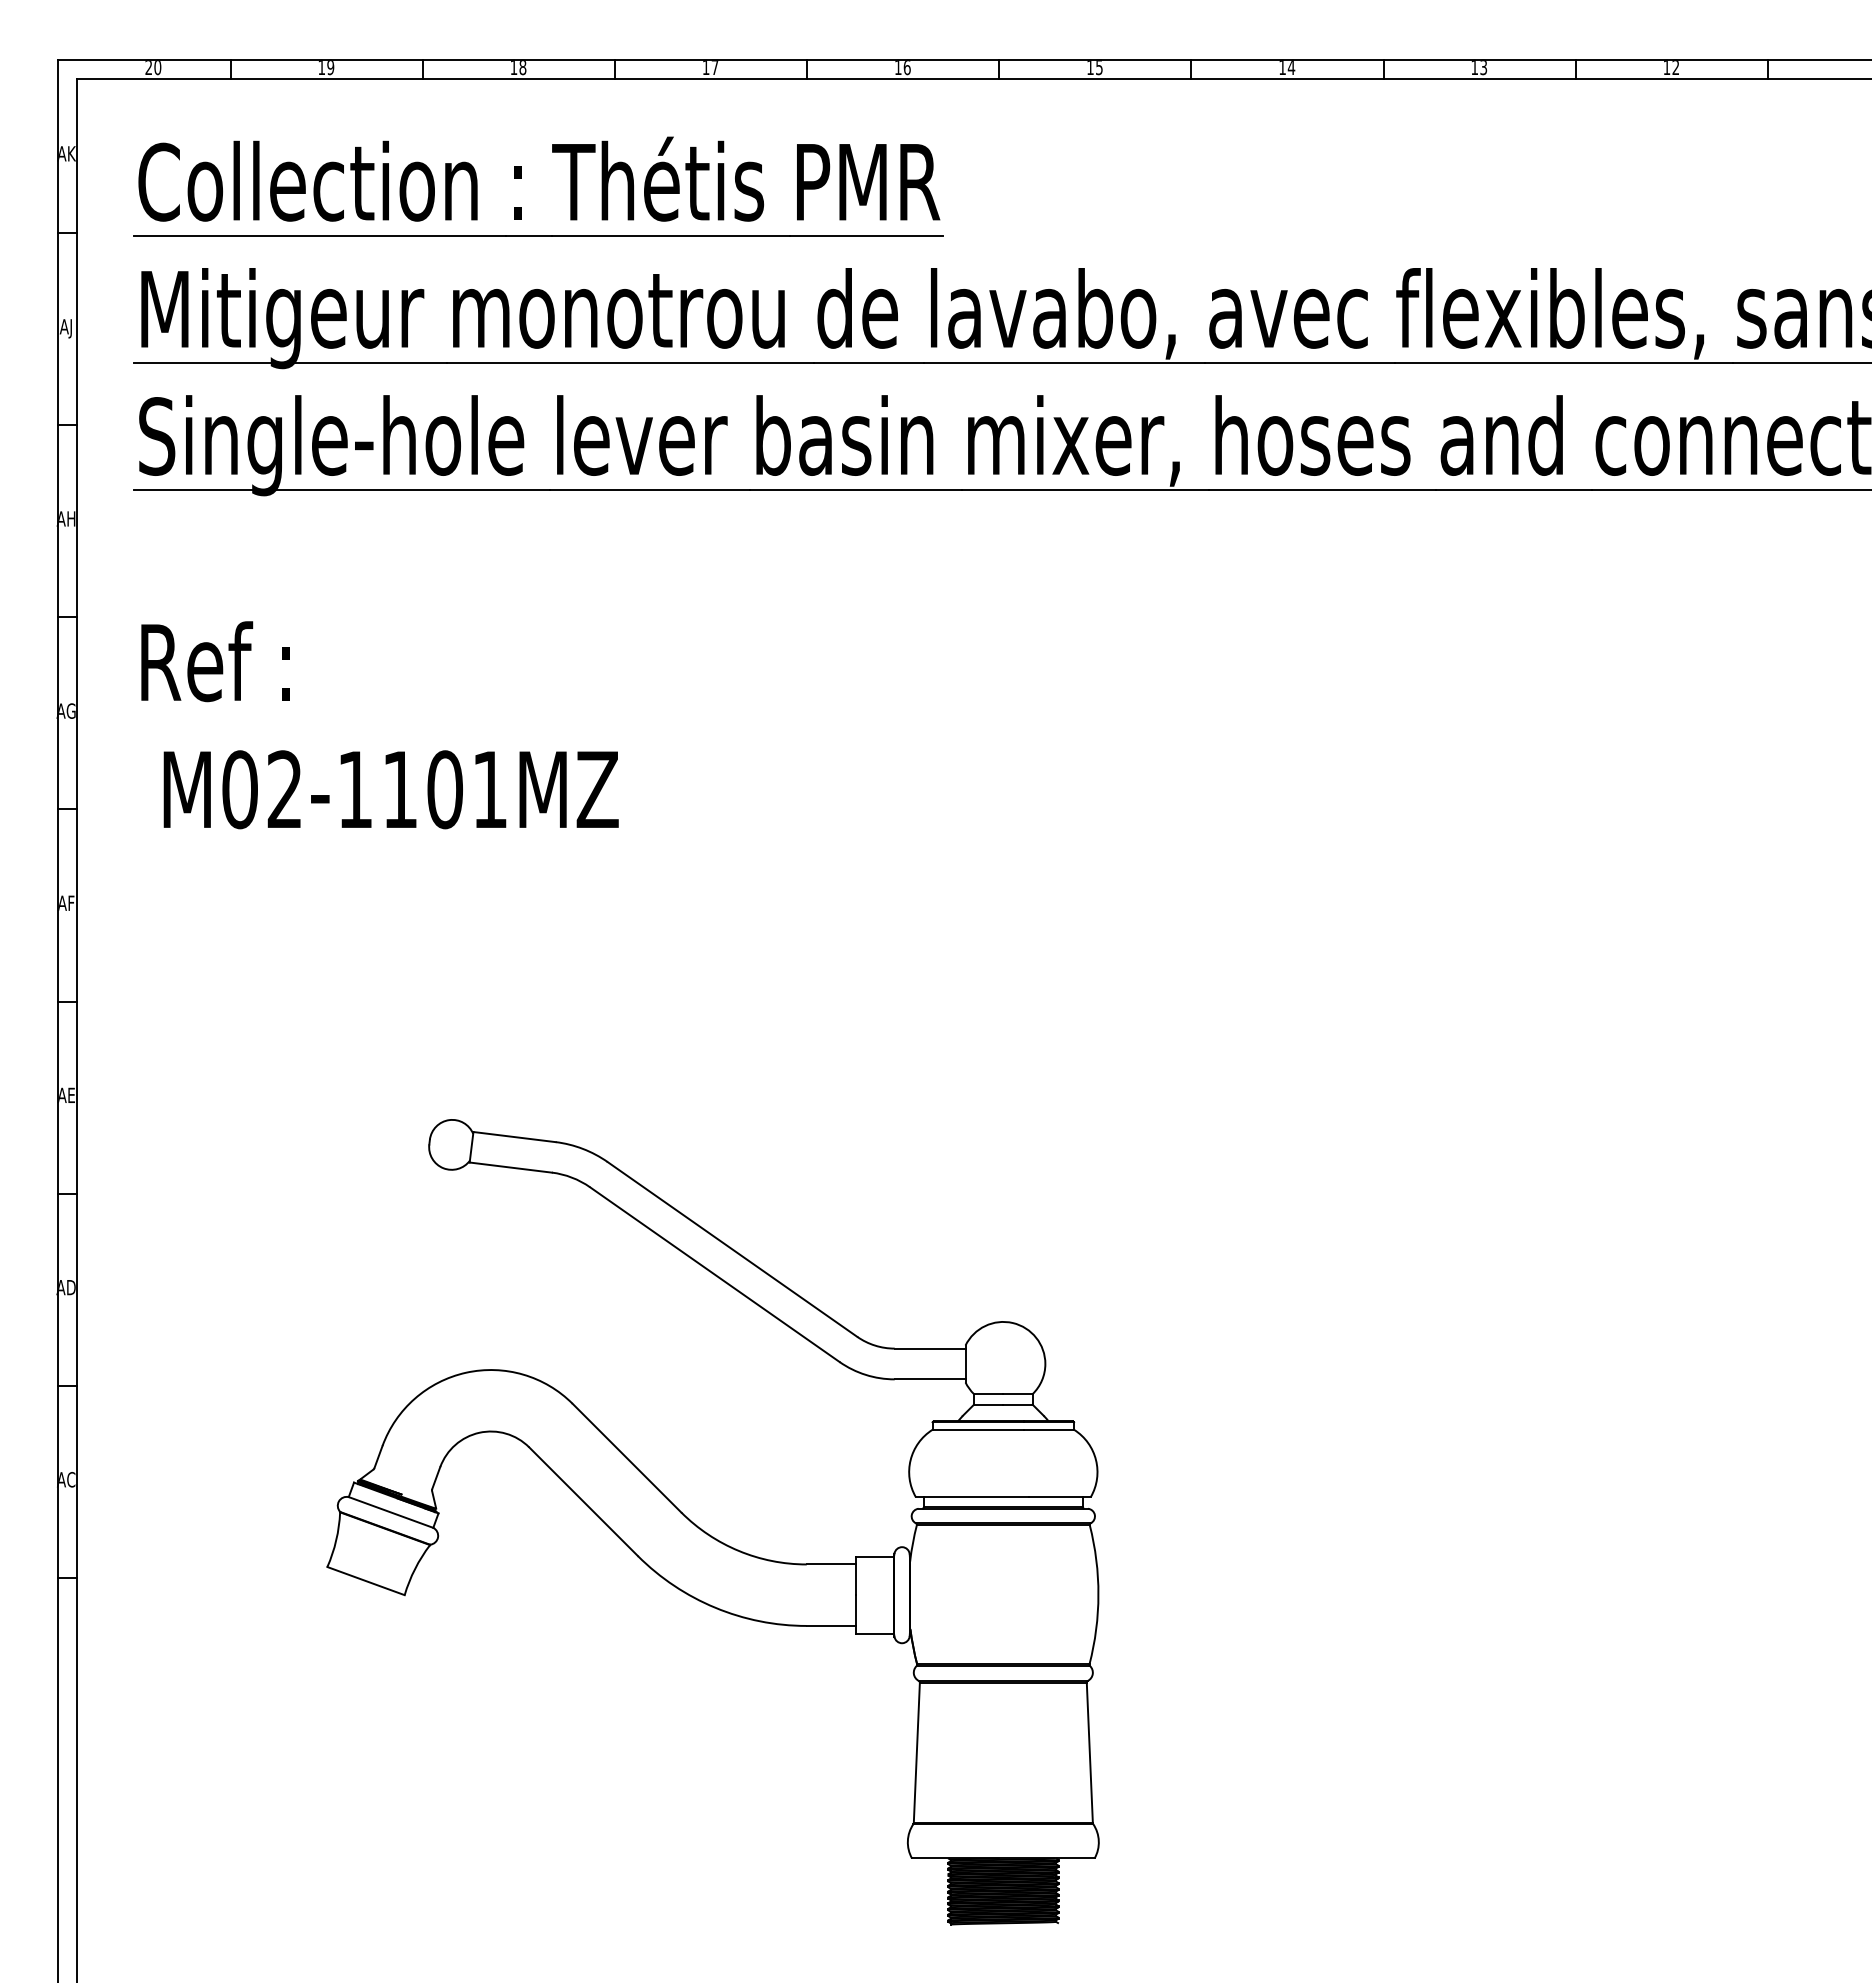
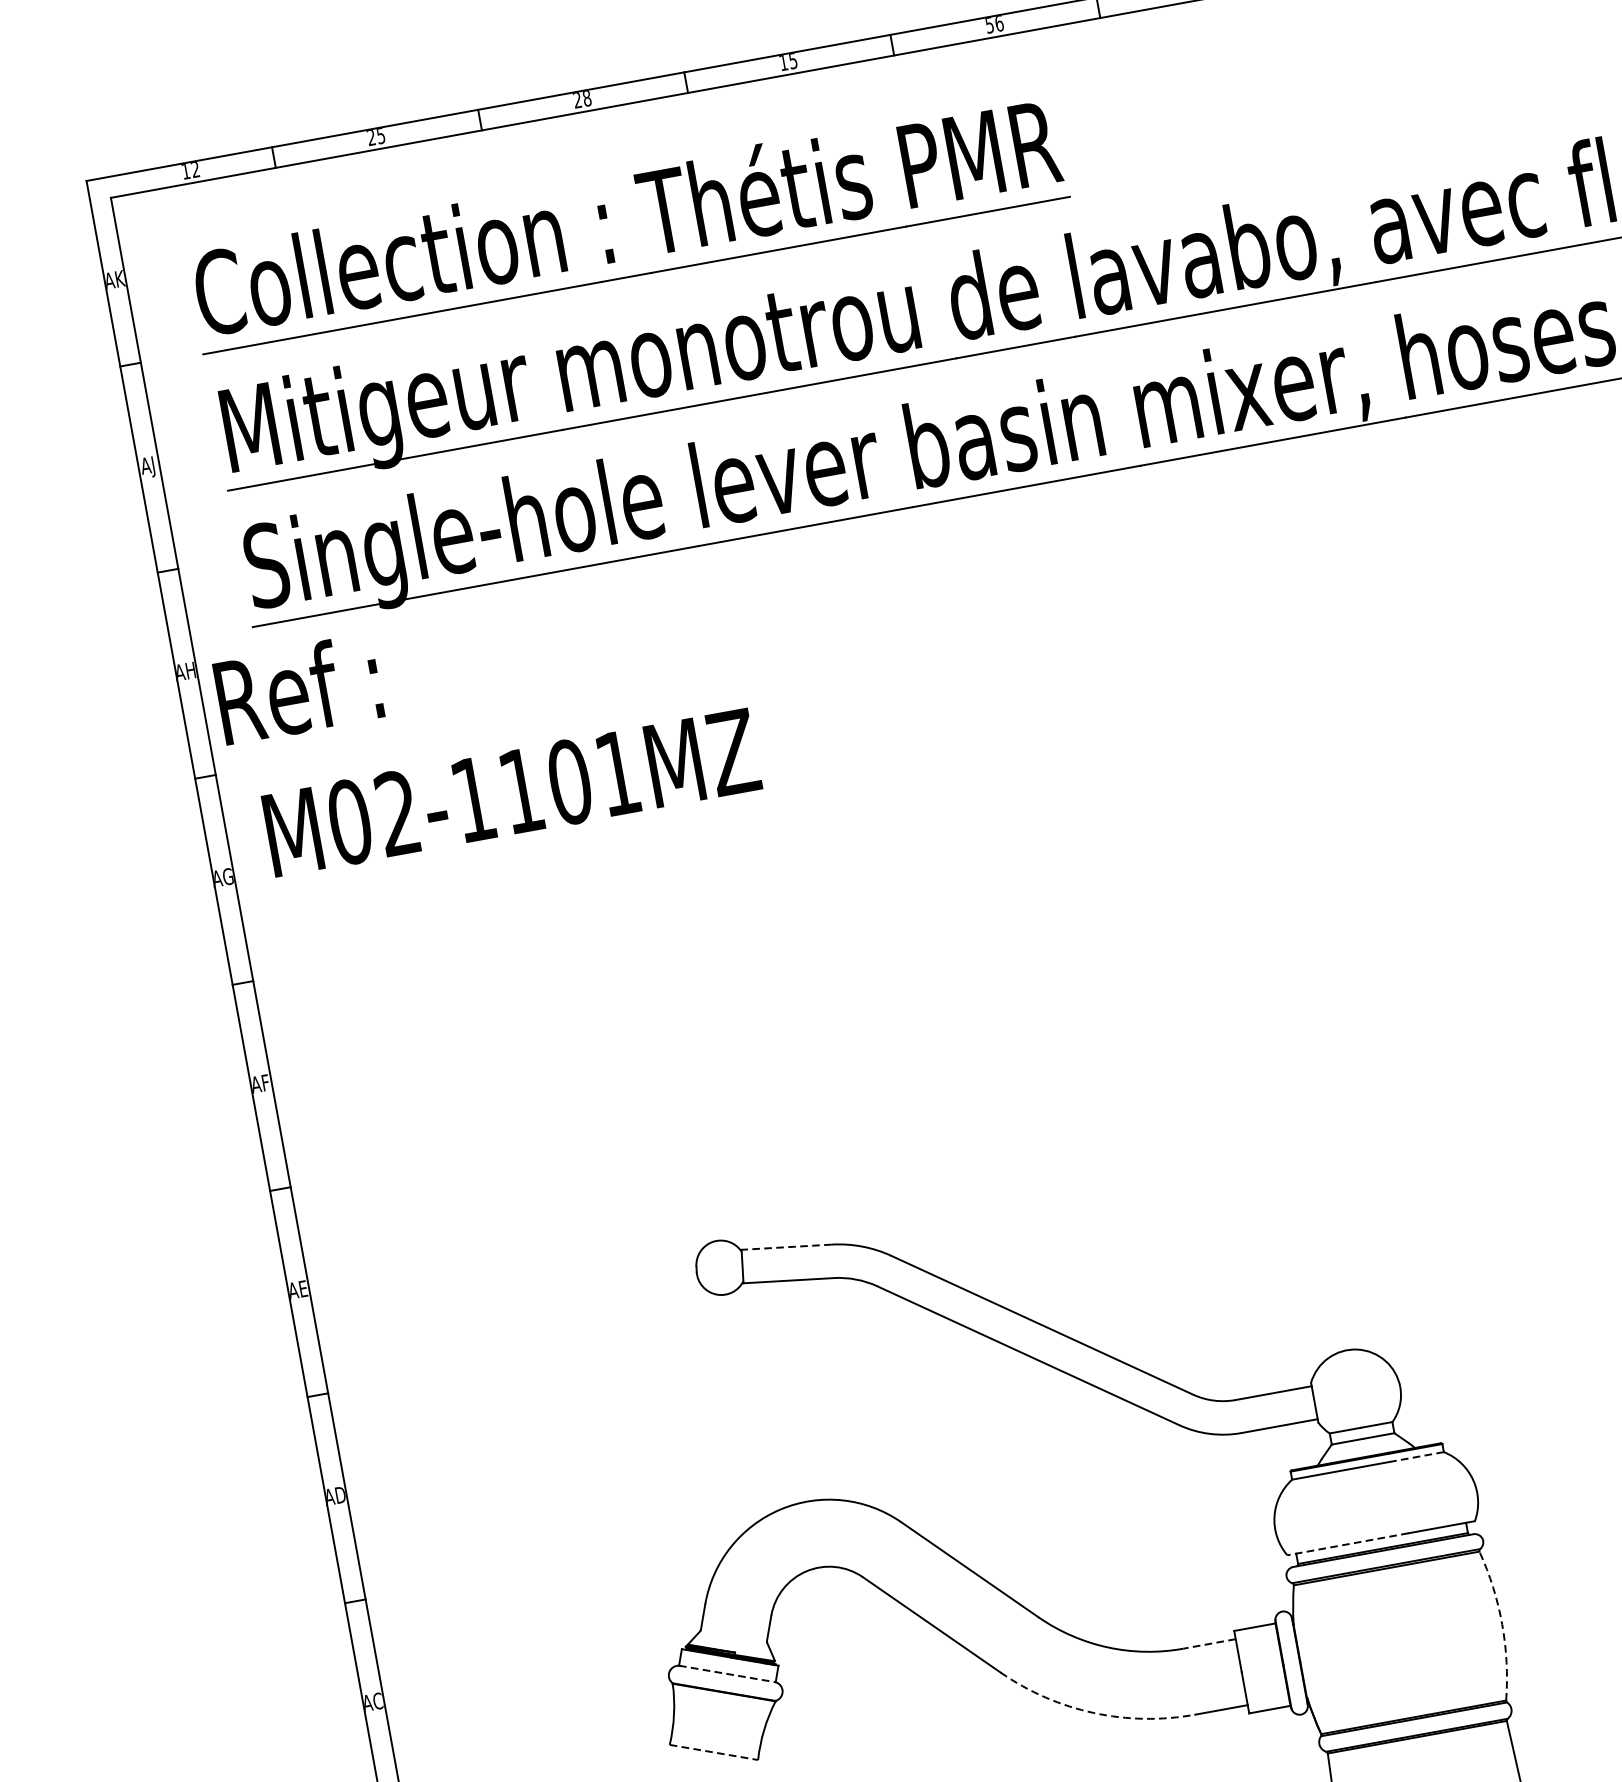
text: (326, 67) -> (376, 136), 19 -> 25
text: (513, 67) -> (577, 100), 18 -> 28
text: (153, 68) -> (191, 171), 20 -> 12
text: (714, 68) -> (792, 62), 17 -> 15
text: (898, 68) -> (990, 26), 16 -> 56
text: (379, 725) -> (486, 725), moved
line: (514, 1137) -> (786, 1247), solid -> dashed
line: (1048, 1429) -> (1416, 1456), solid -> dashed
line: (972, 1497) -> (1348, 1544), solid -> dashed
line: (391, 1512) -> (727, 1673), solid -> dashed
line: (830, 1564) -> (1208, 1644), solid -> dashed
line: (366, 1581) -> (714, 1752), solid -> dashed
arc: (1098, 1594) -> (1502, 1624), solid -> dashed
arc: (715, 1607) -> (1093, 1712), solid -> dashed

